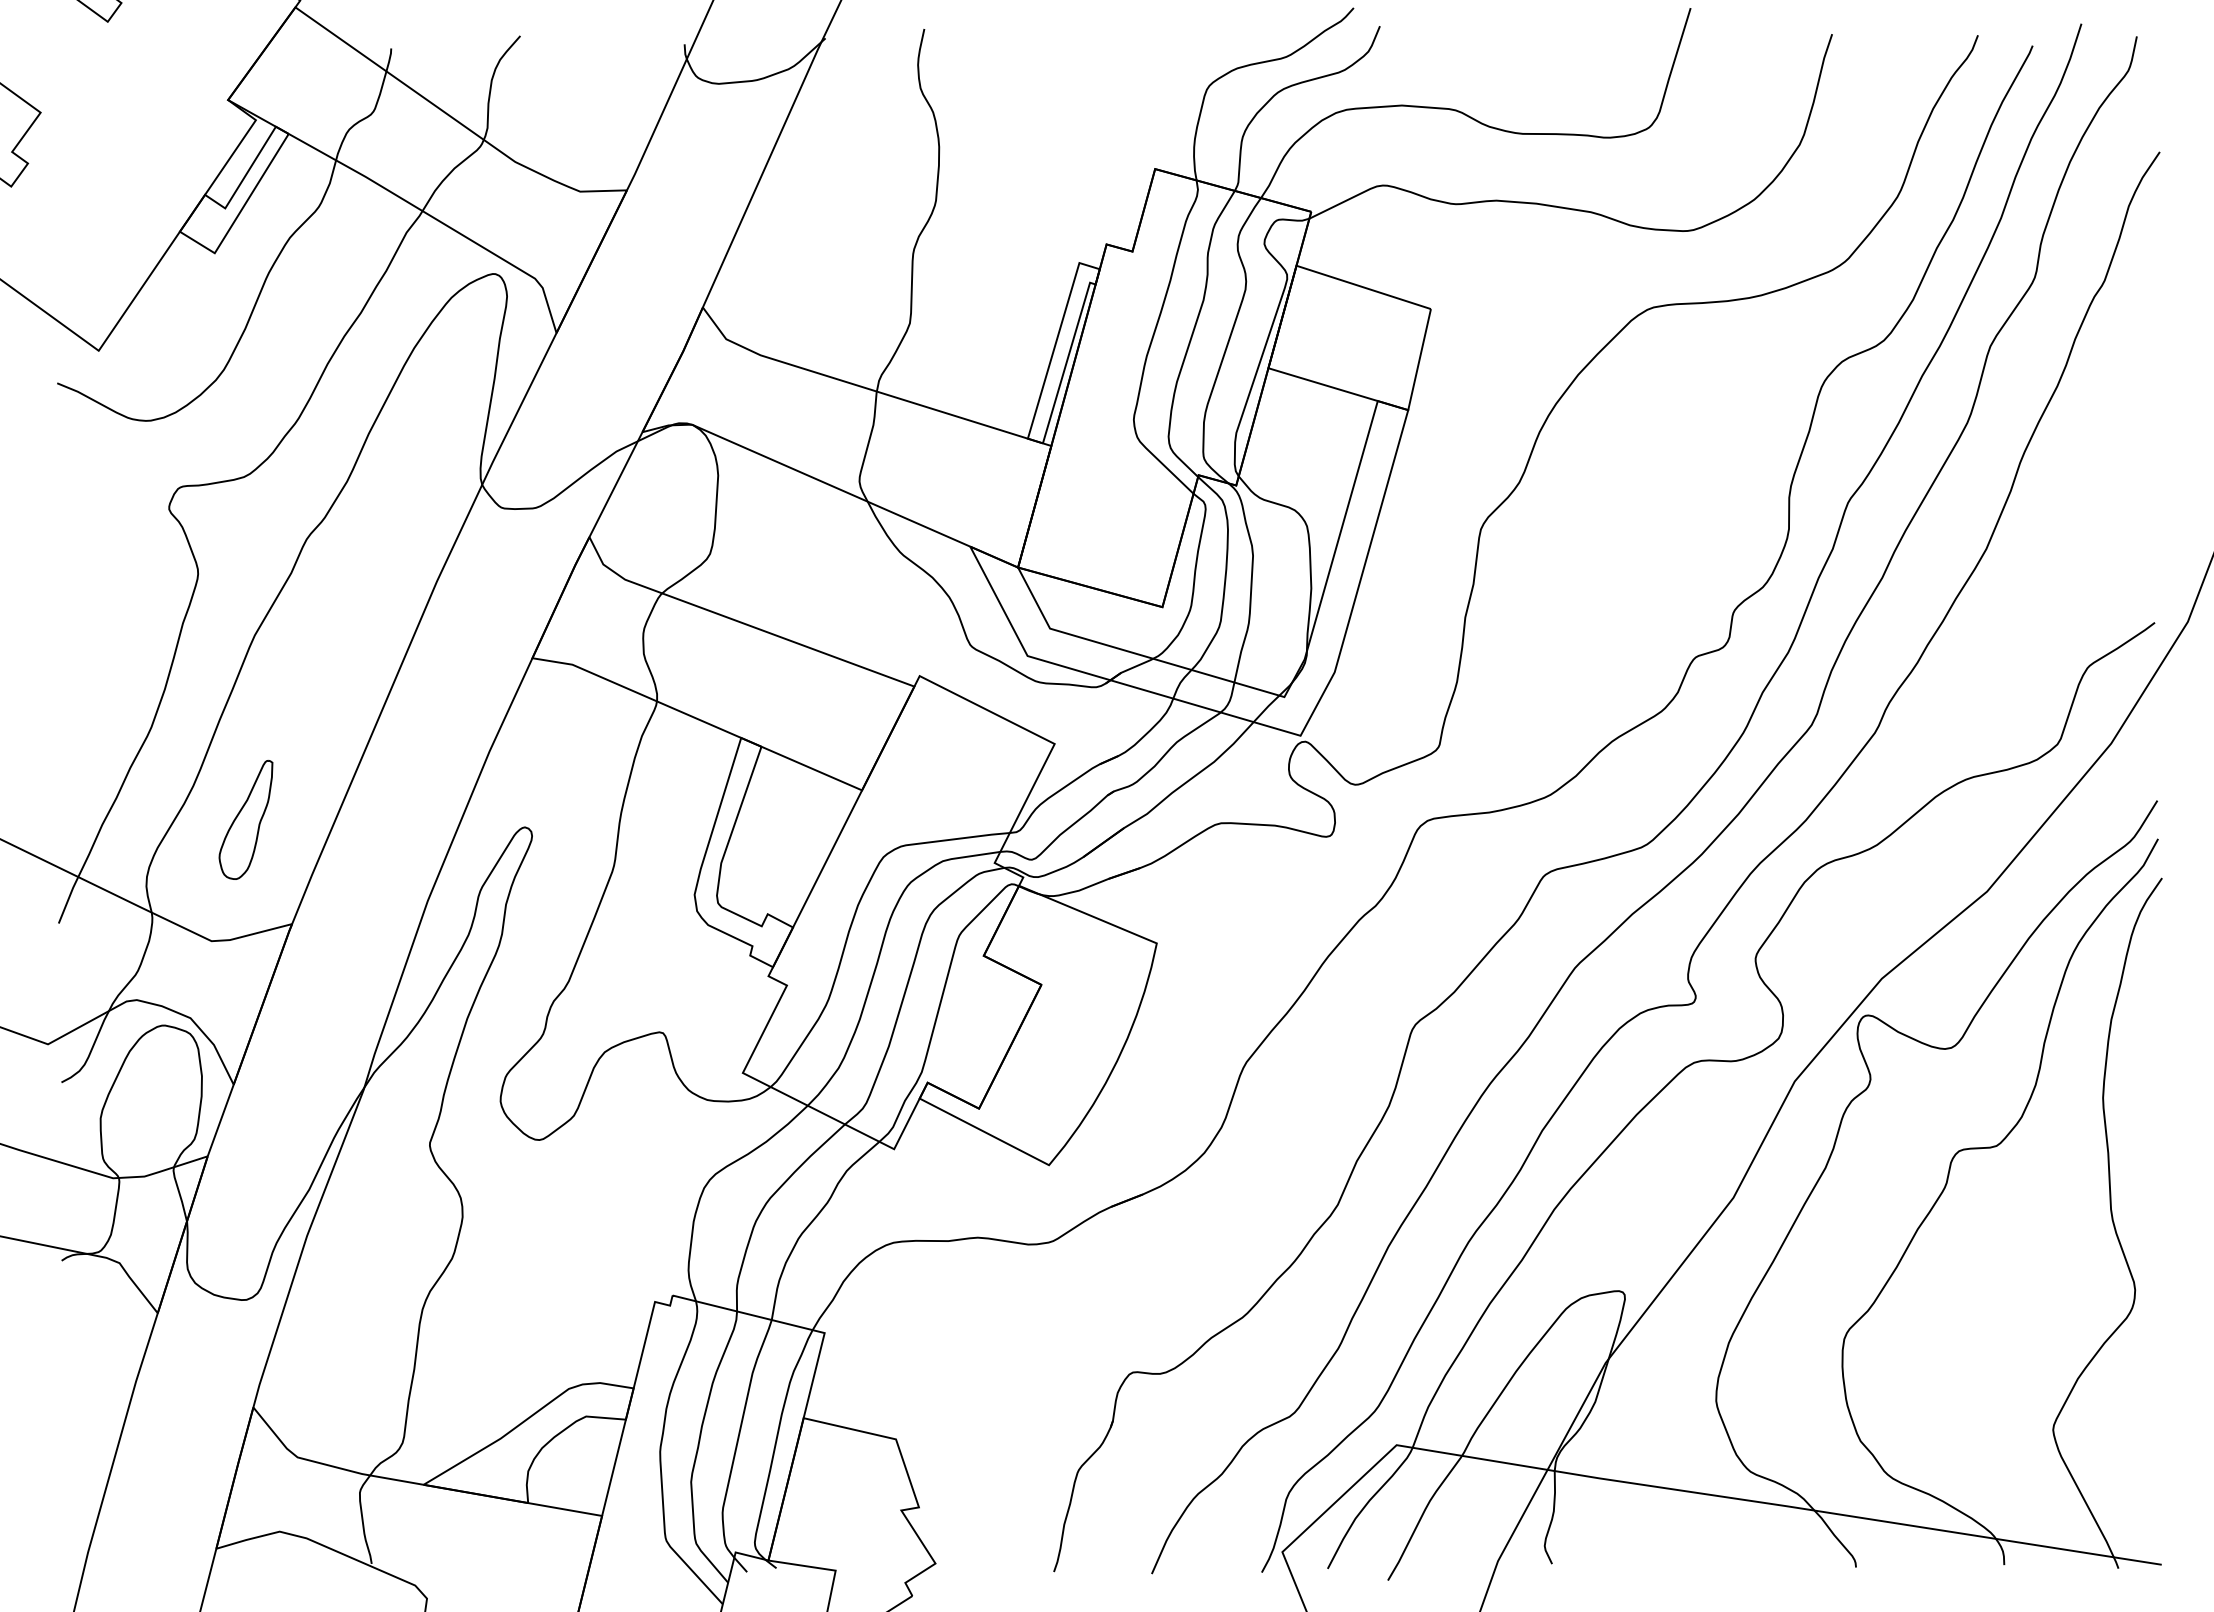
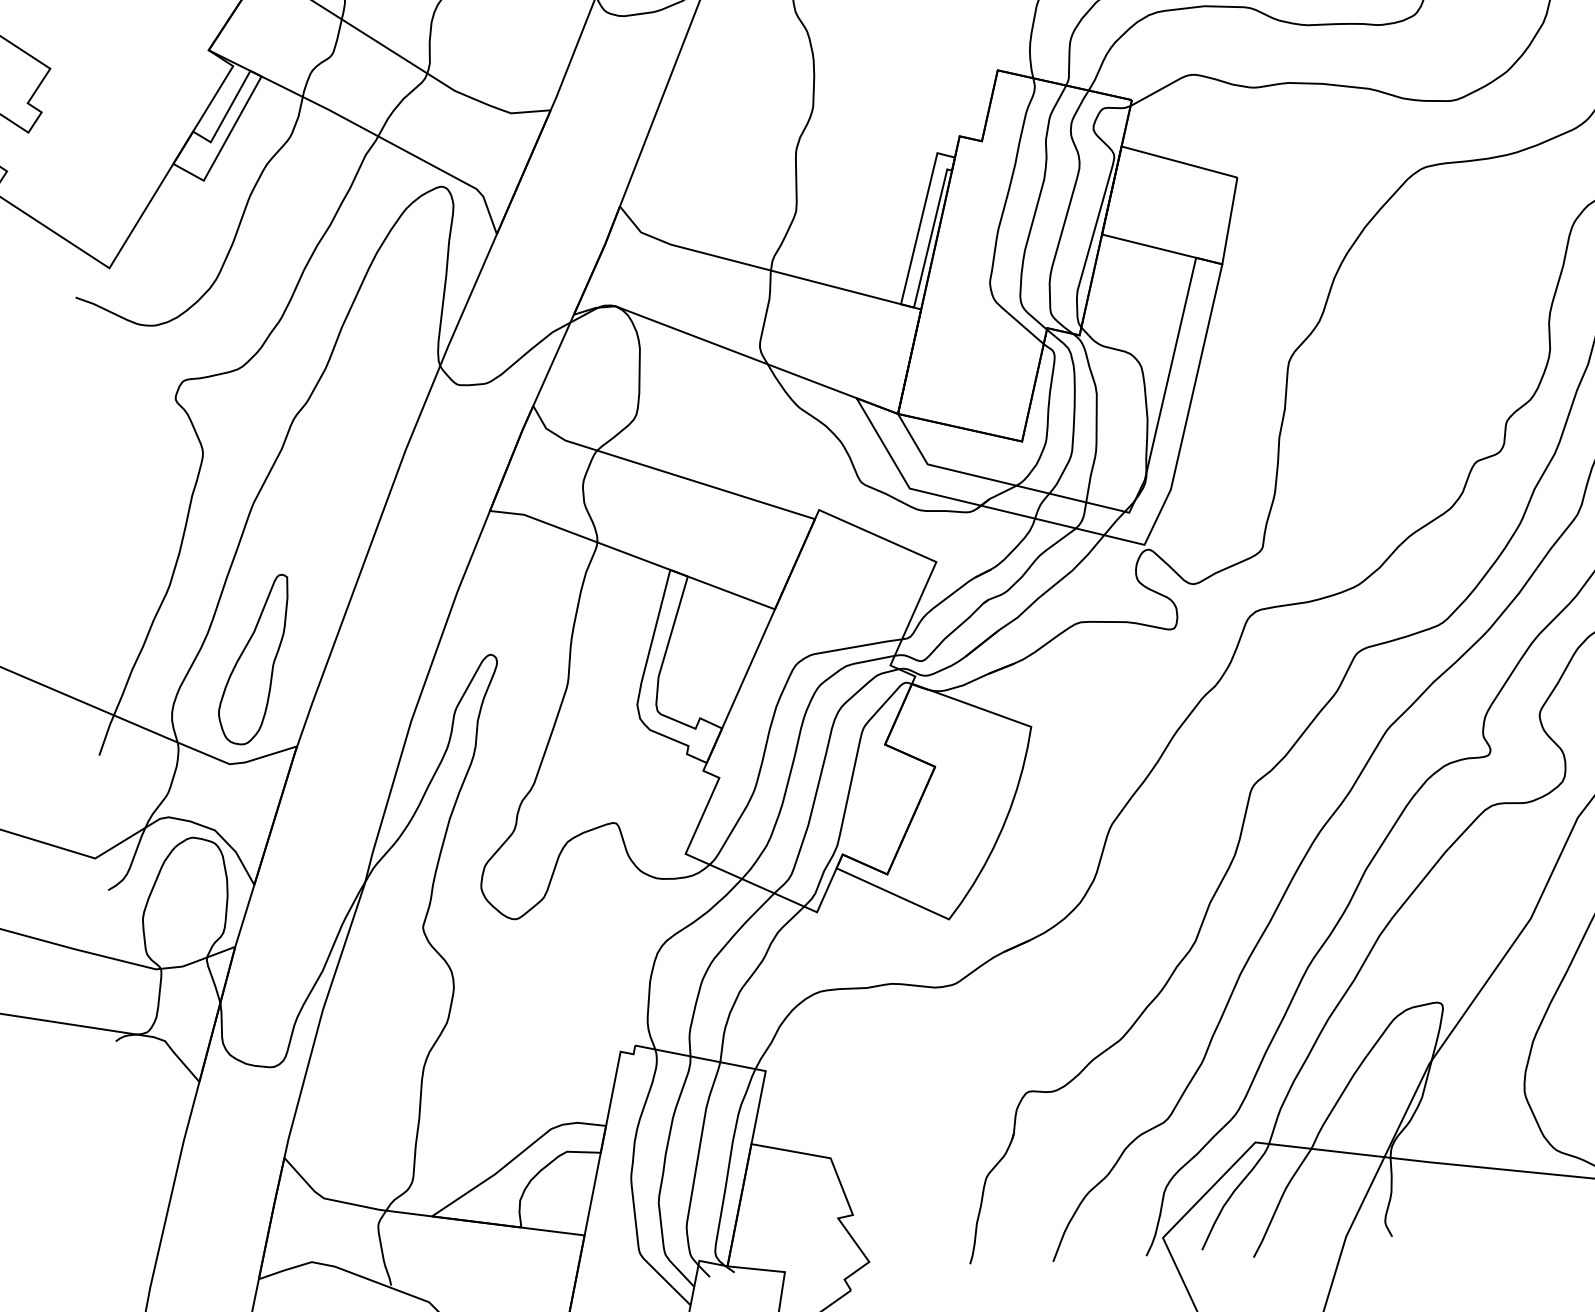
part: (245, 819) -> (253, 659), size x1.67

